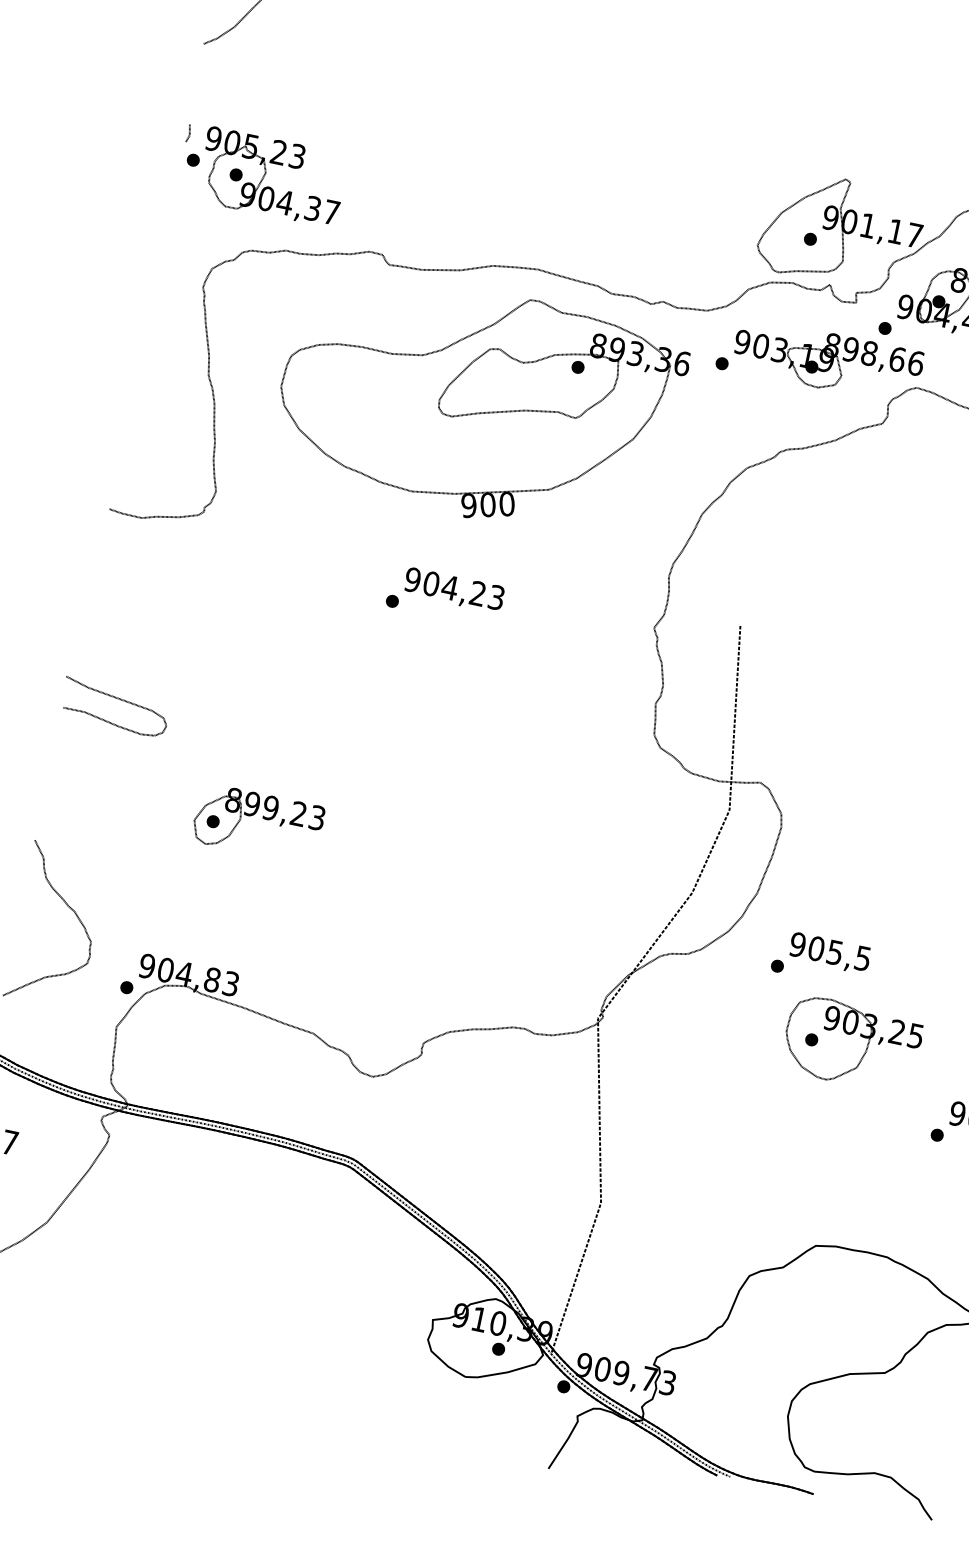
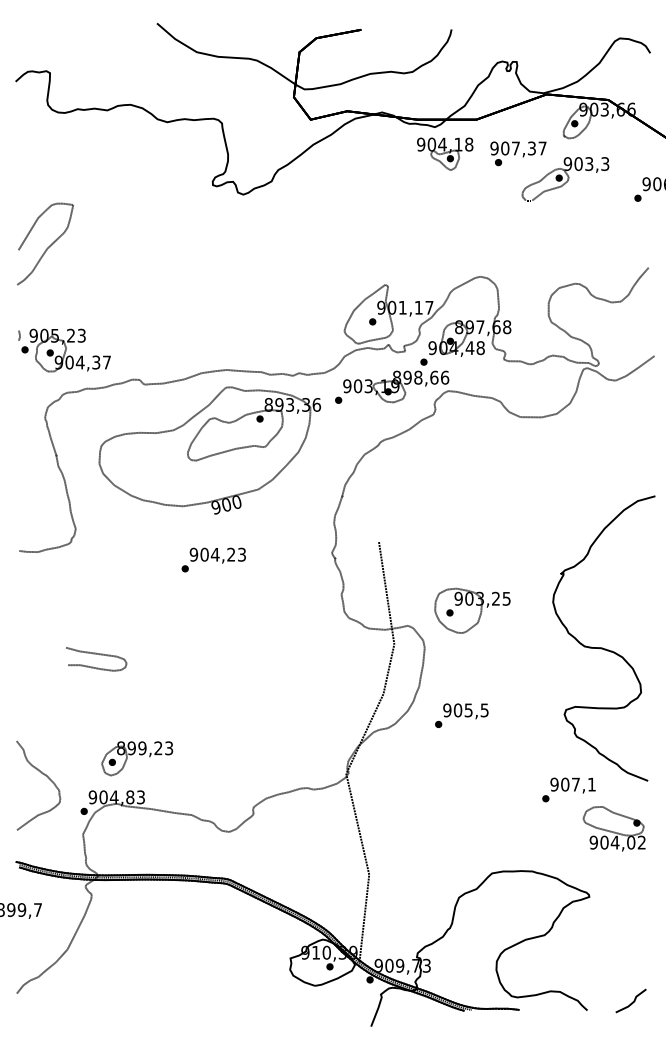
curve: (116, 699) -> (96, 654), moved
part: (258, 824) -> (137, 758), moved
part: (851, 1043) -> (472, 610), moved

